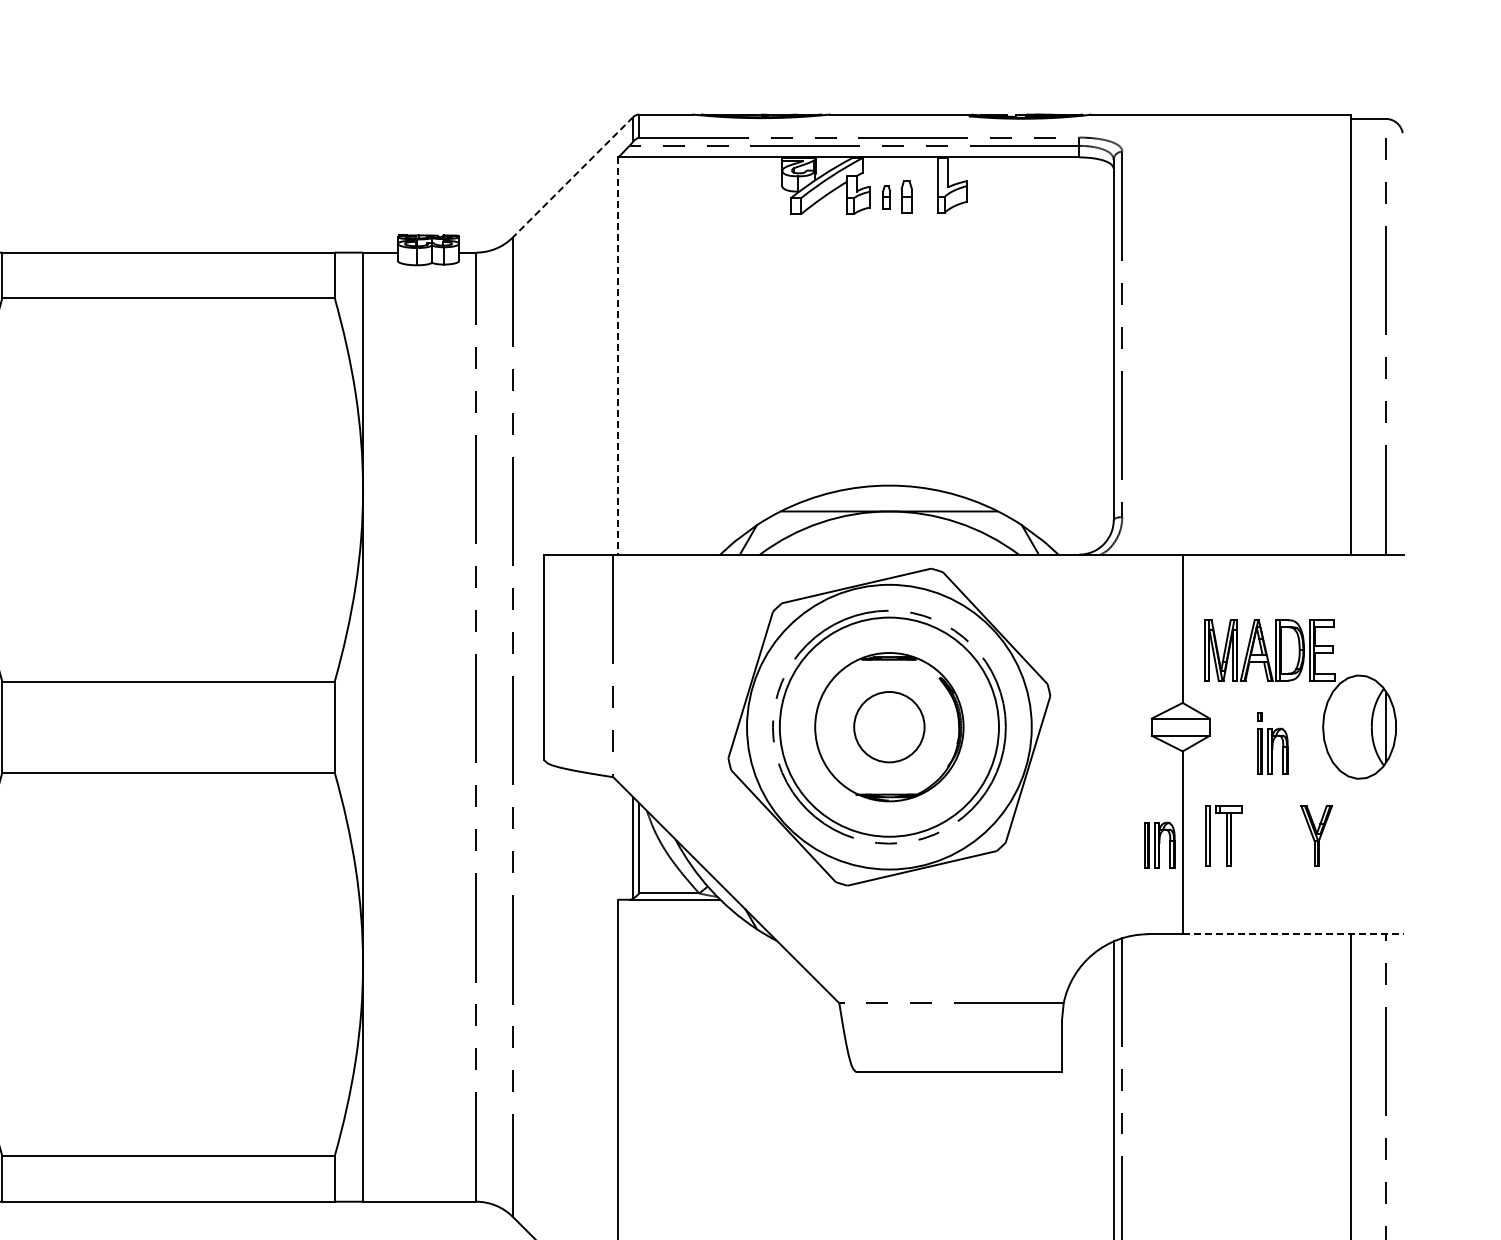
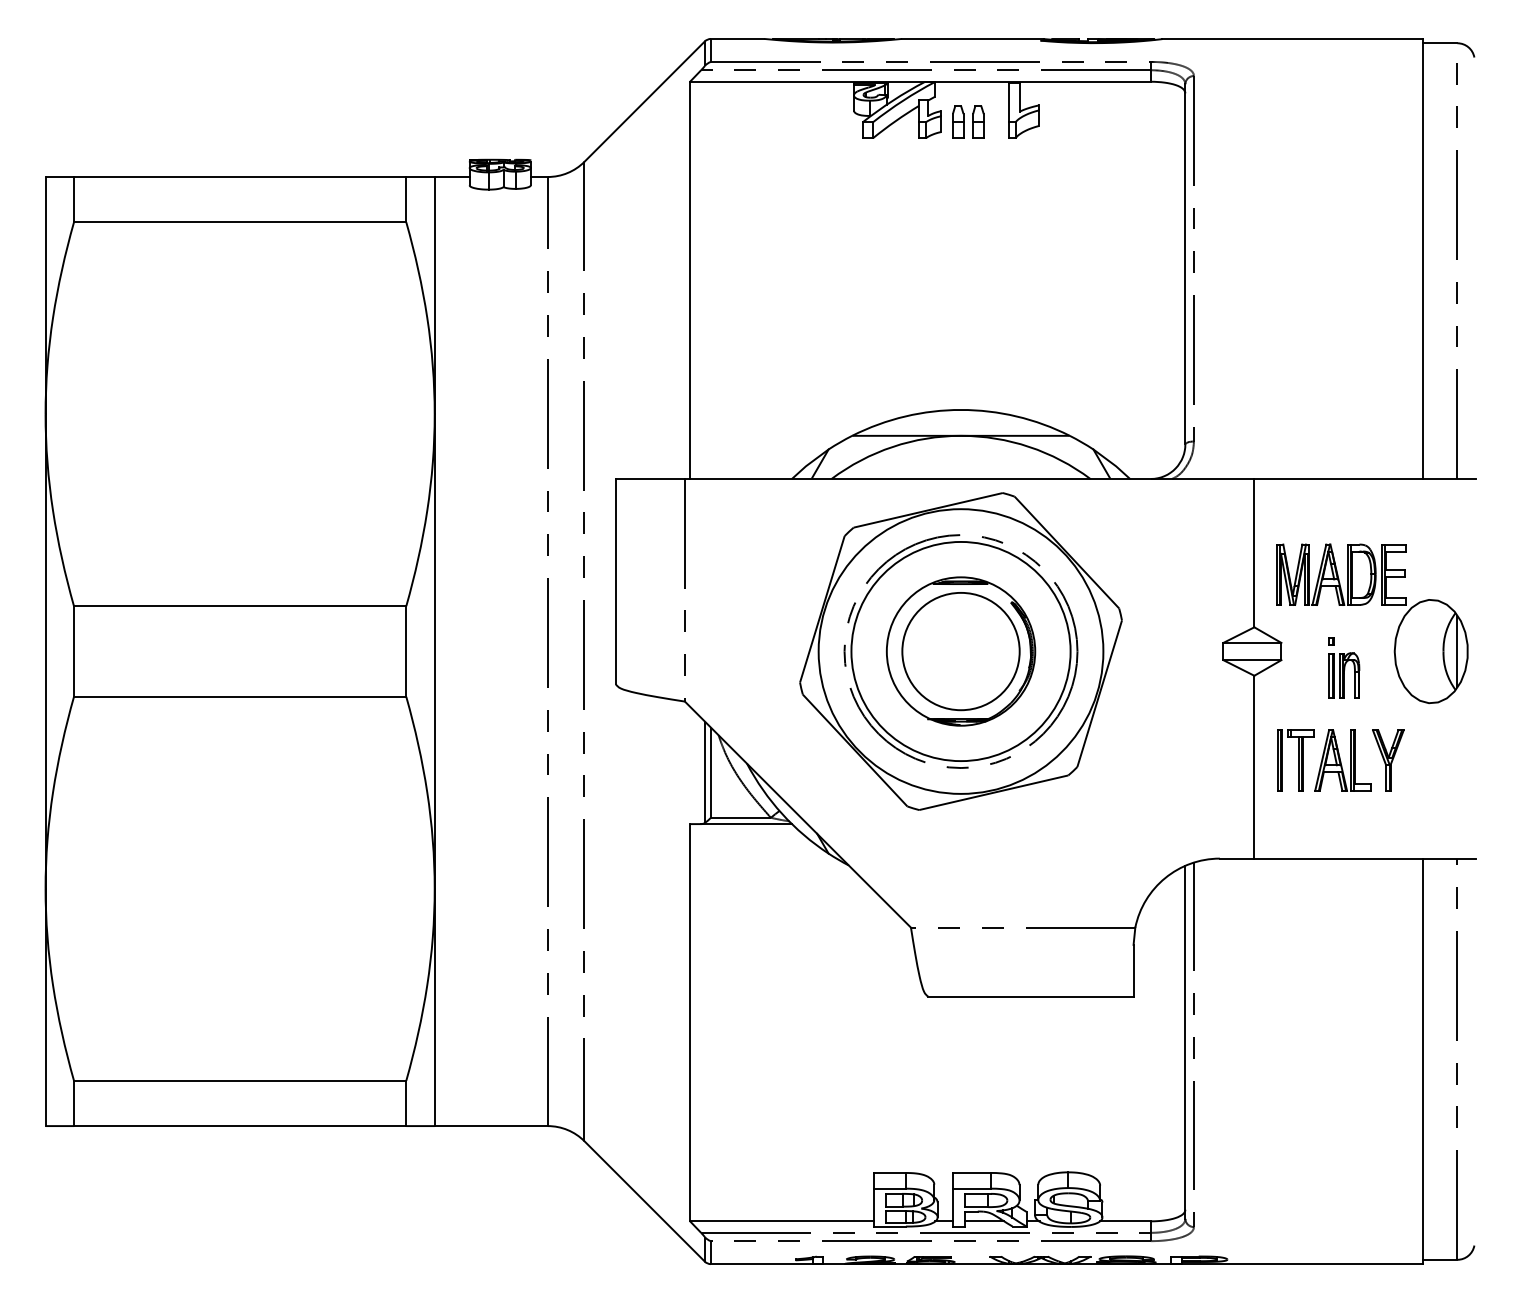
line: (572, 178) -> (644, 102), dashed -> solid
part: (886, 197) -> (958, 121), size x1.43
line: (618, 356) -> (690, 280), dashed -> solid
circle: (888, 727) -> (960, 651), size x1.67
part: (1270, 836) -> (1342, 760), added
part: (1159, 845) -> (1231, 769), removed
line: (1293, 934) -> (1365, 858), dashed -> solid

